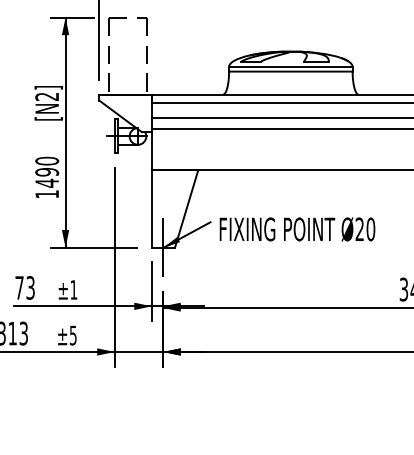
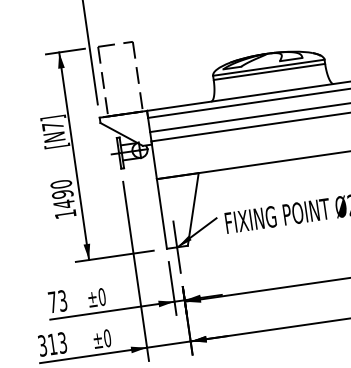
text: (46, 96) -> (52, 126), [N2] -> [N7]
text: (73, 289) -> (101, 296), ±1 -> ±0
text: (72, 335) -> (106, 338), ±5 -> ±0

